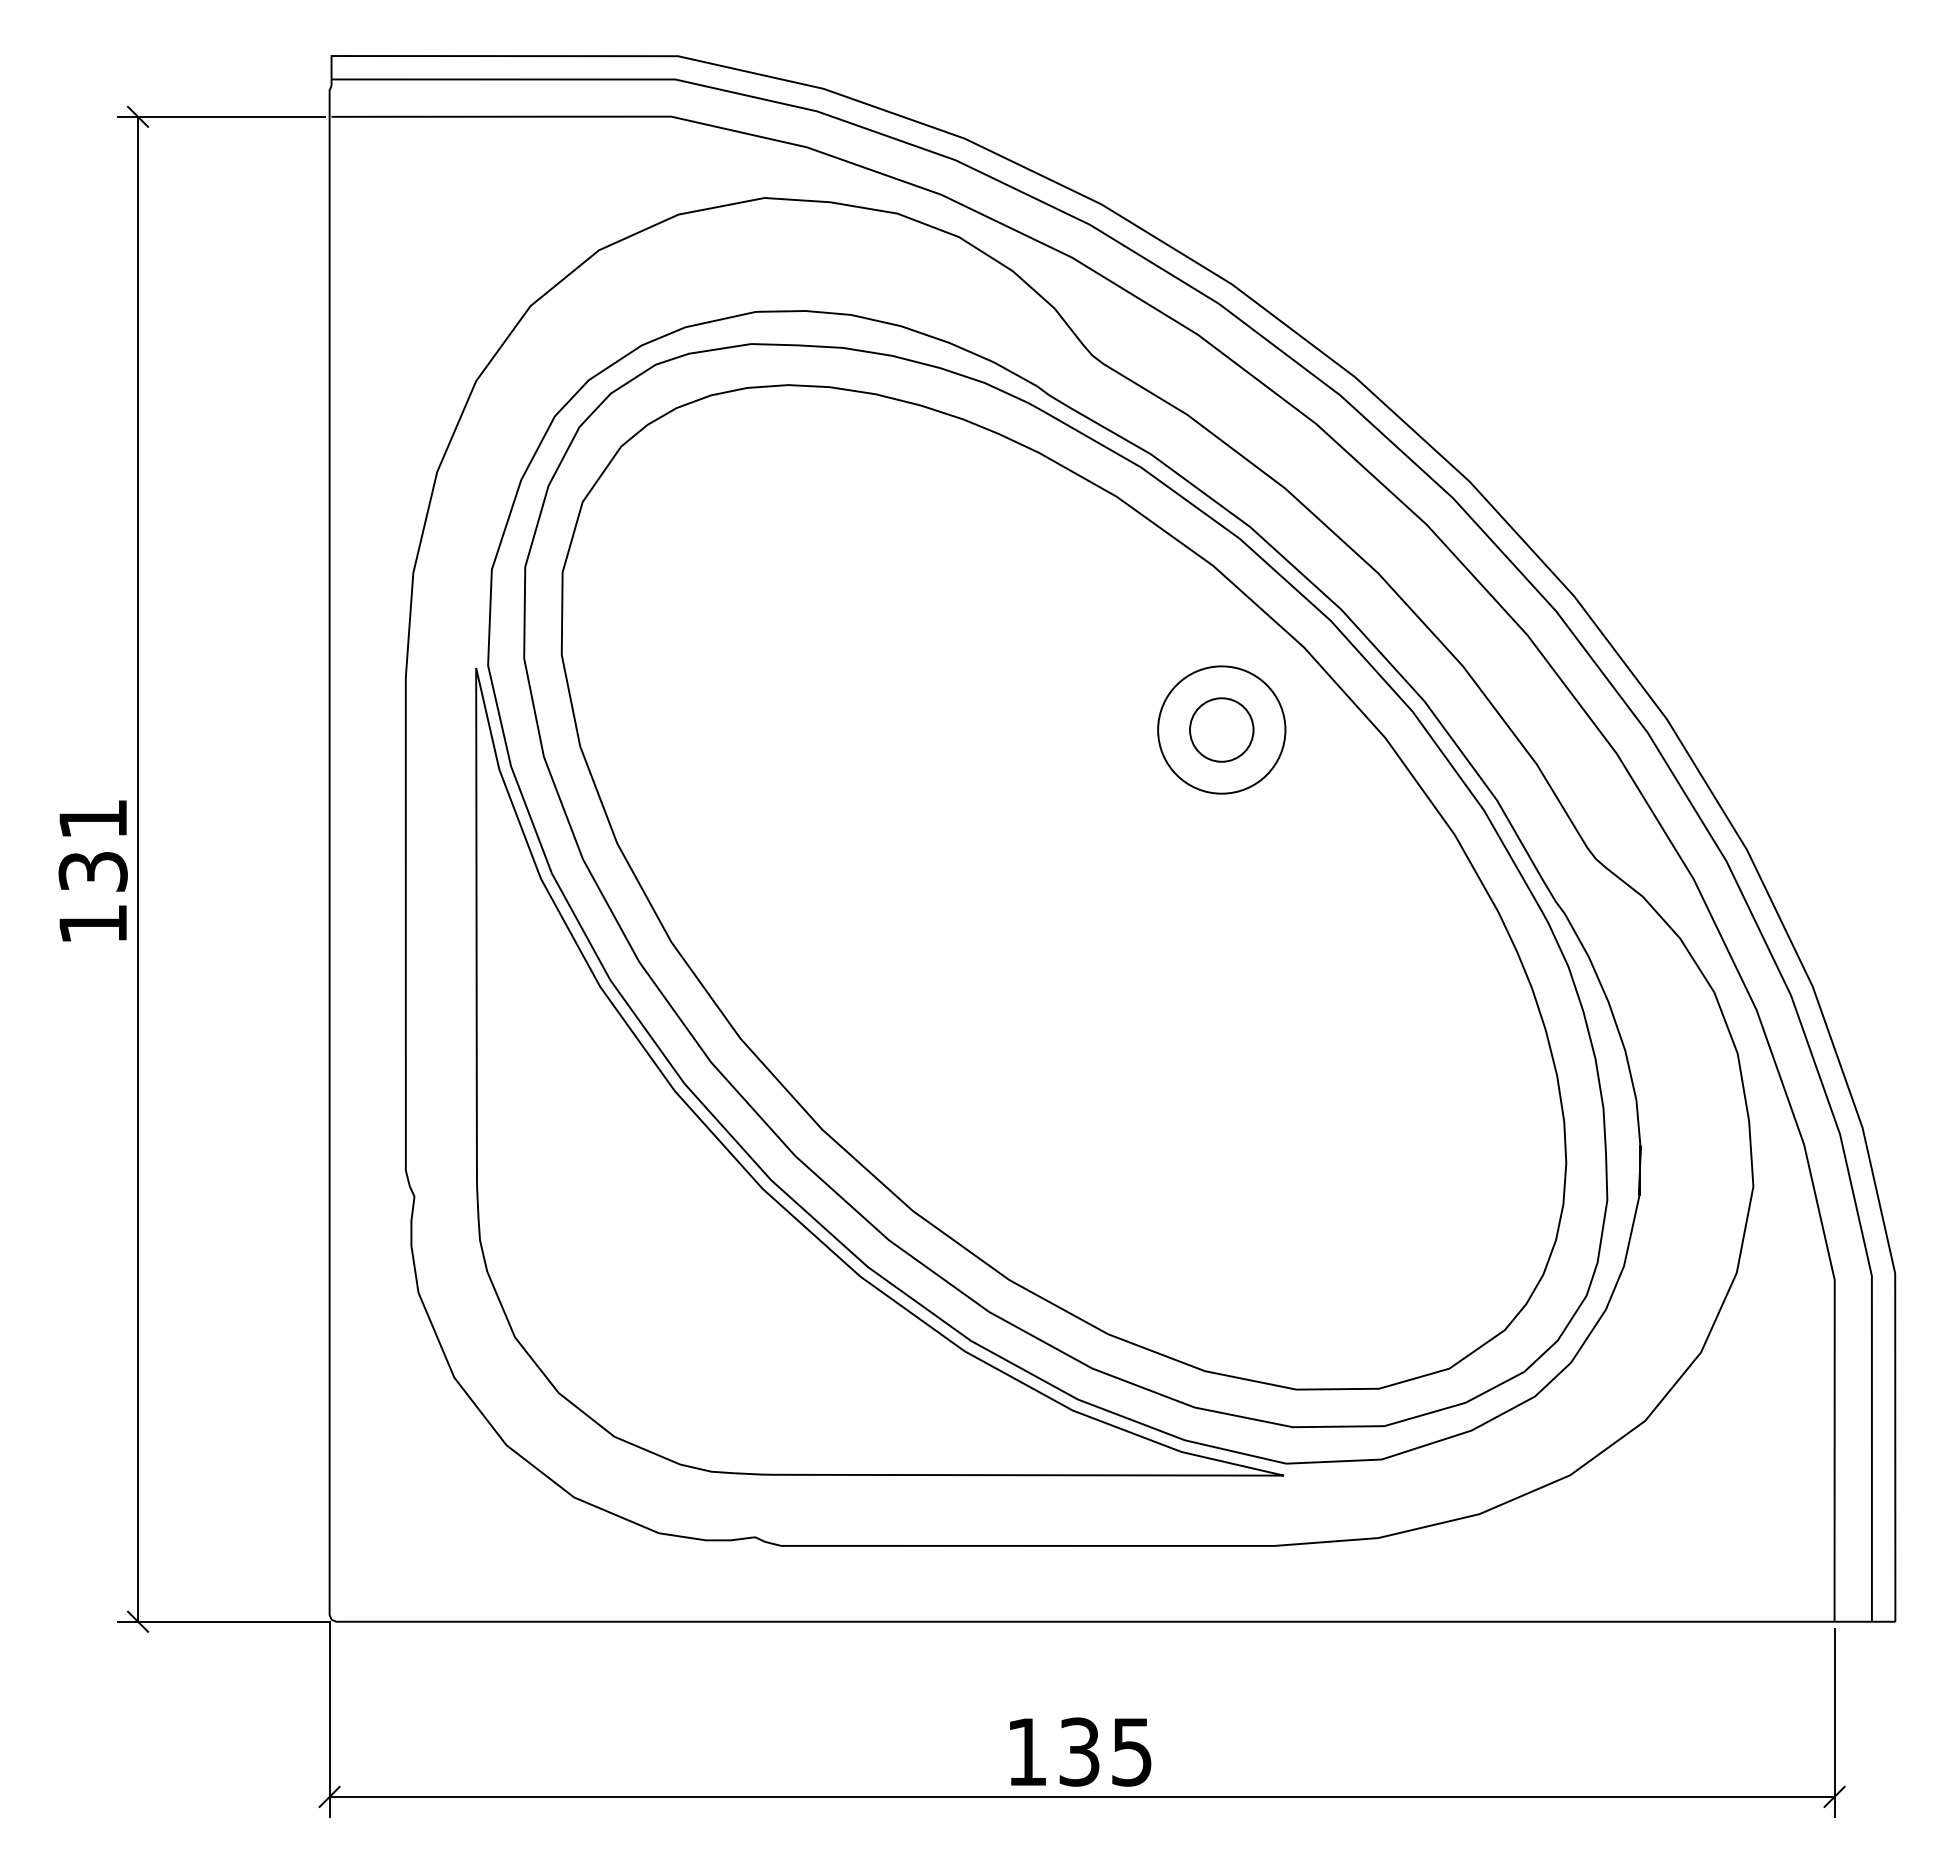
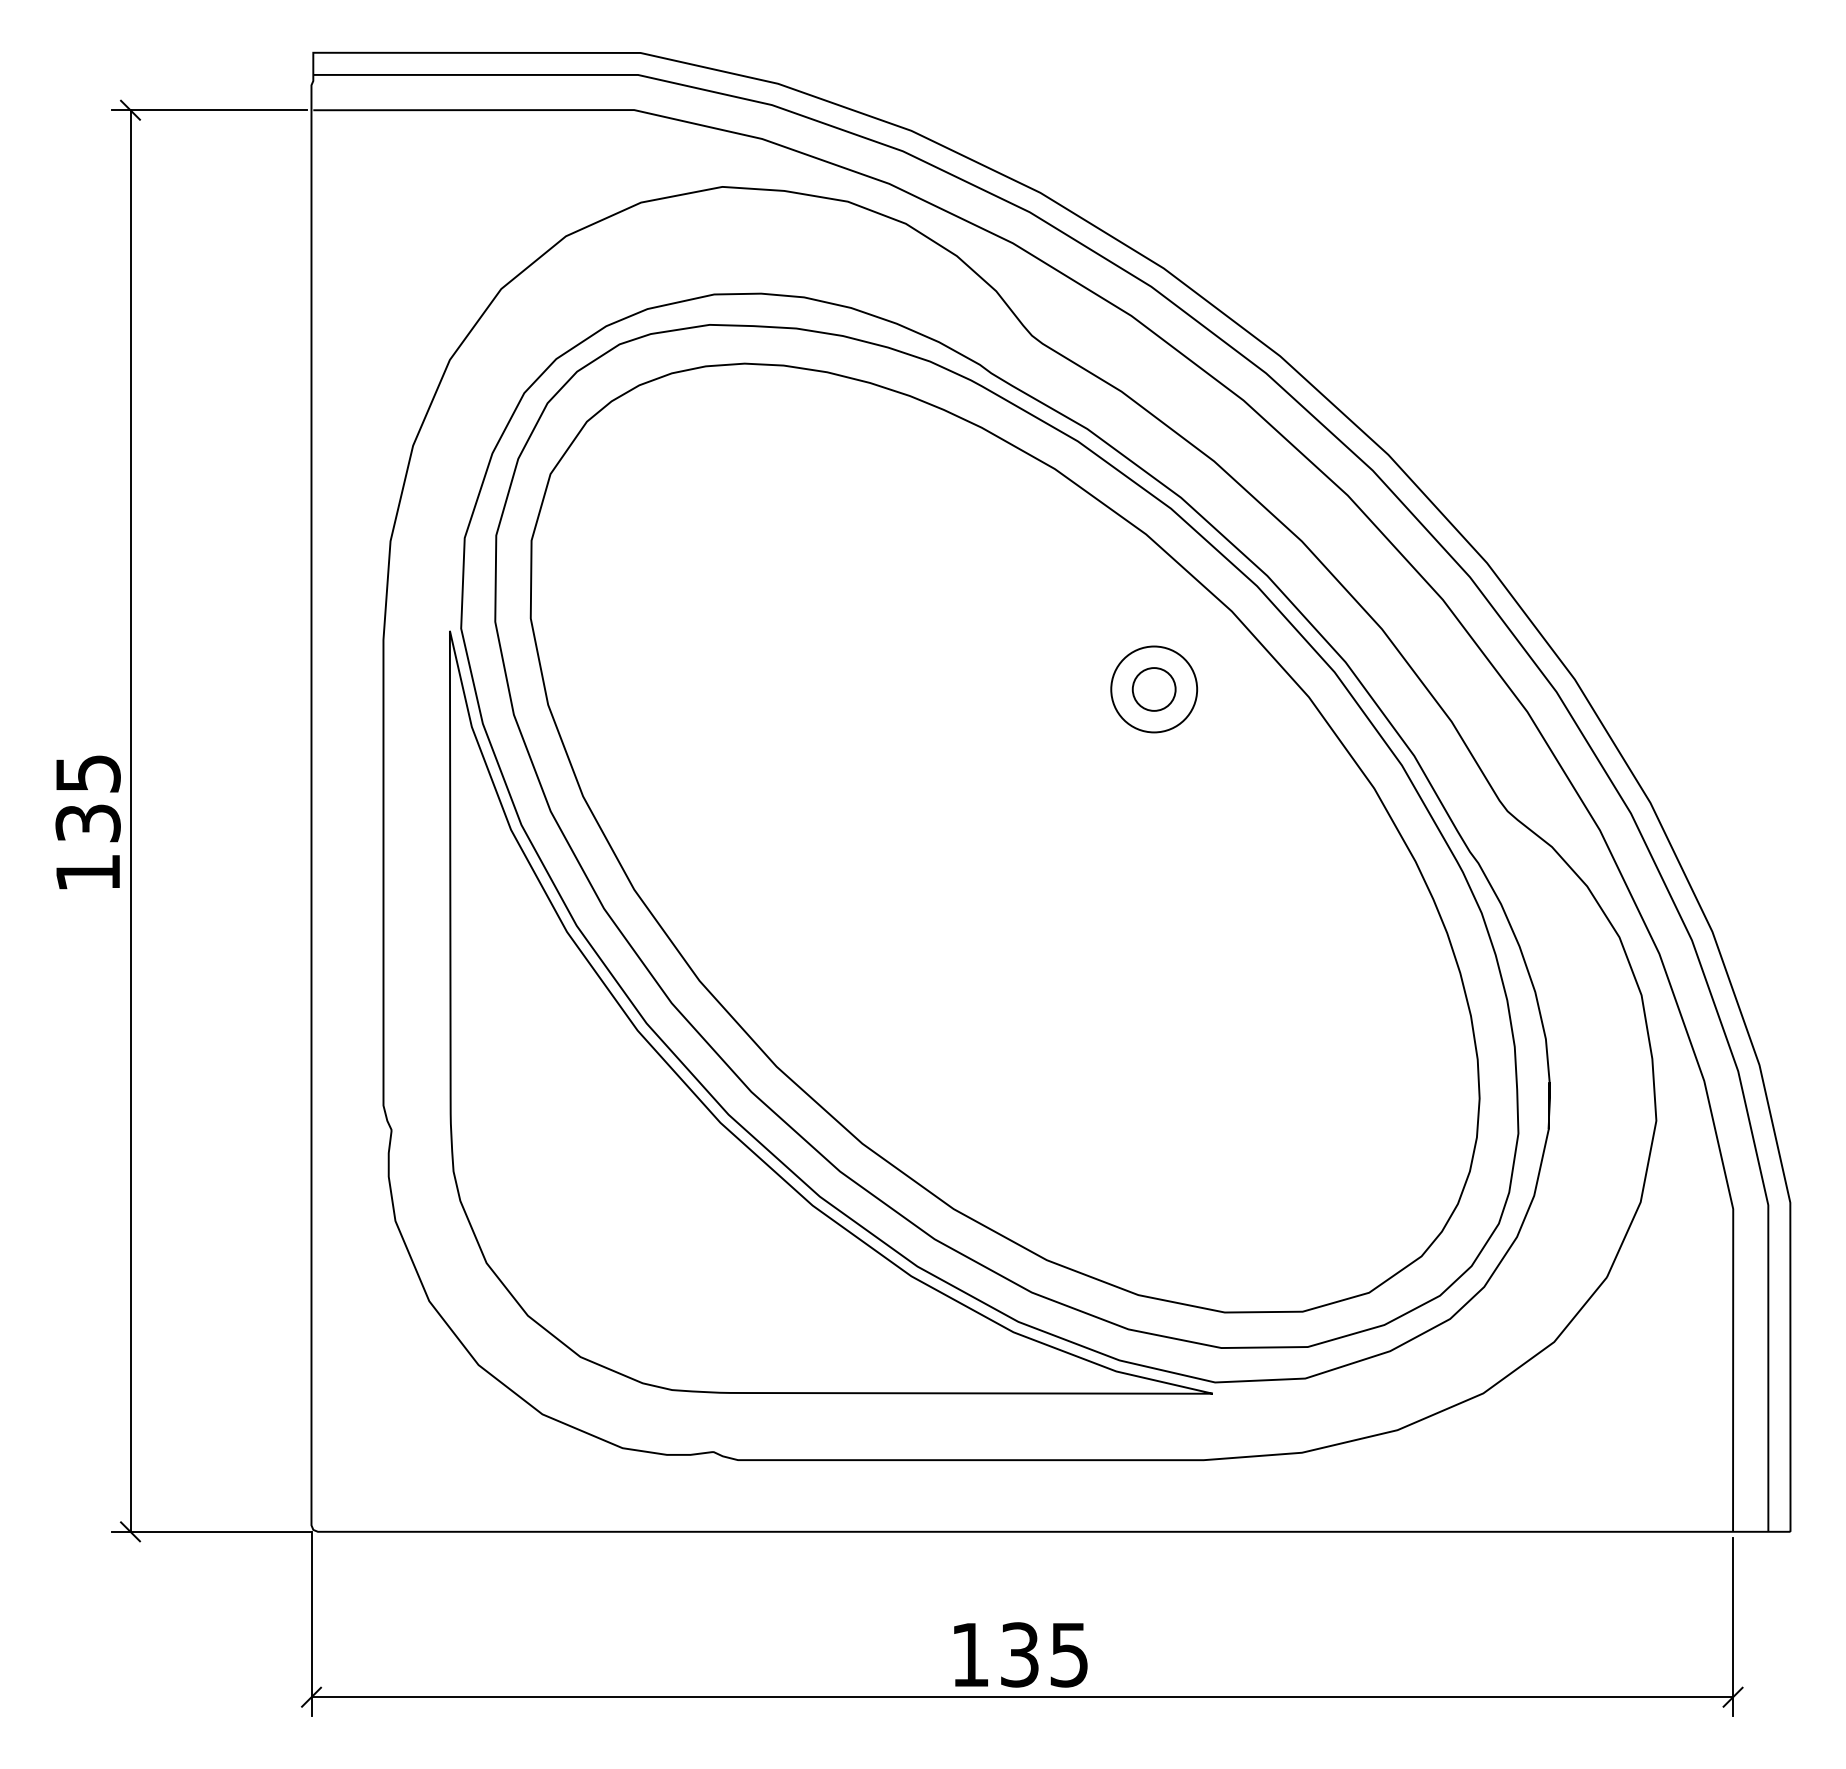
circle: (1221, 729) -> (1153, 688), size x0.71
circle: (1221, 729) -> (1153, 688), size x0.71
text: (93, 819) -> (88, 773), 131 -> 135

